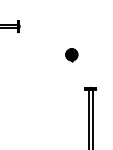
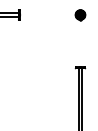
part: (71, 55) -> (80, 15), moved

